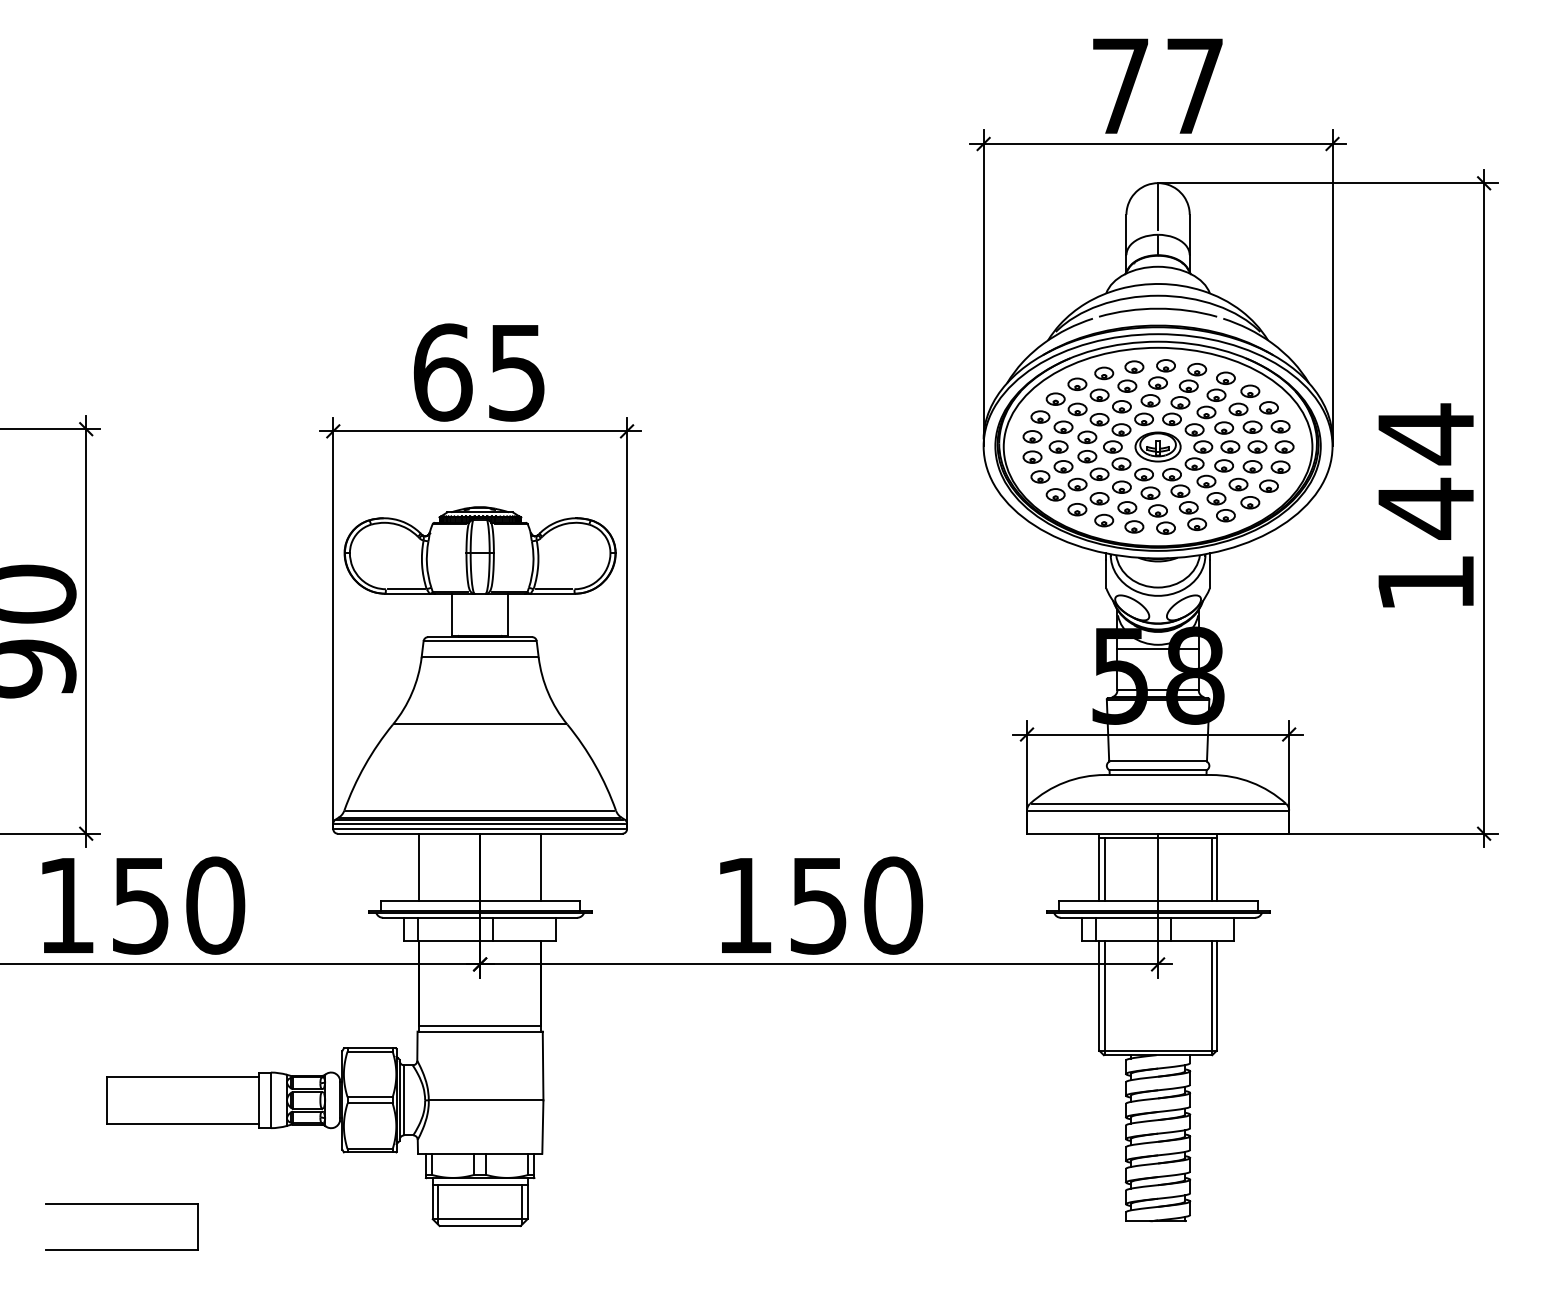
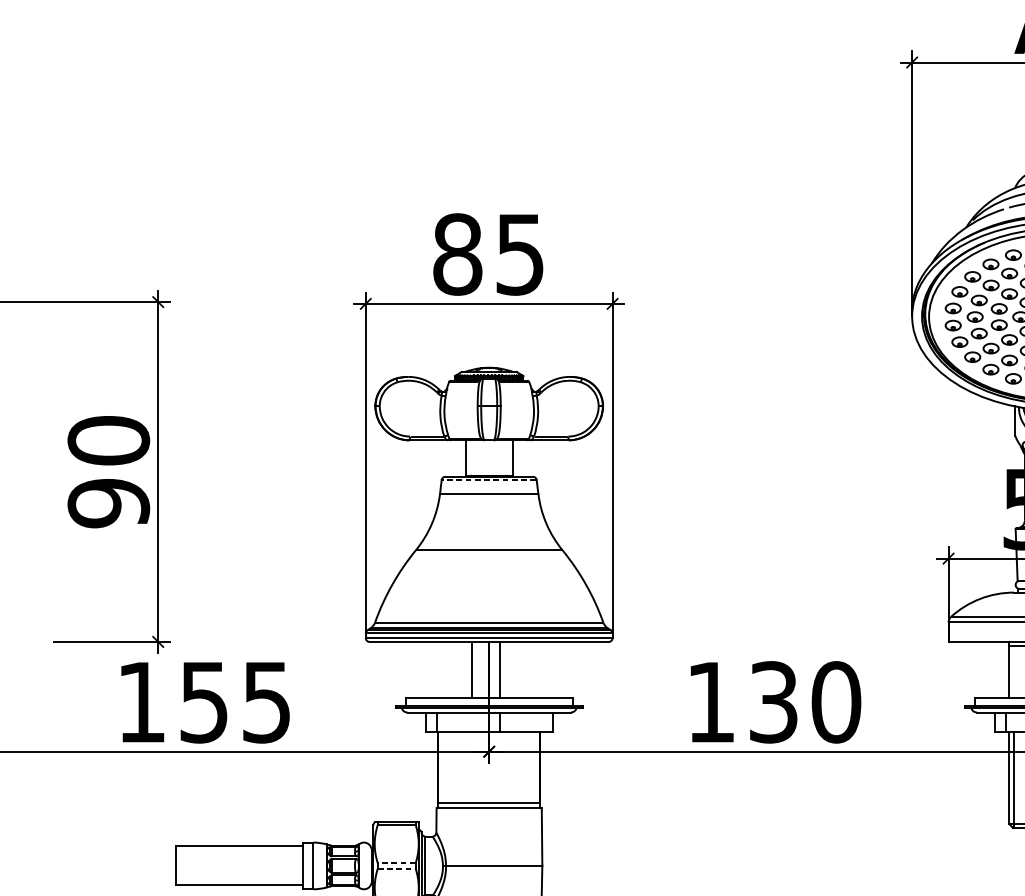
text: (442, 372) -> (457, 254), 65 -> 85
line: (480, 641) -> (489, 480), solid -> dashed
line: (419, 866) -> (472, 669), moved
line: (541, 866) -> (500, 669), moved
line: (1104, 869) -> (1013, 671), removed
text: (215, 905) -> (266, 702), 150 -> 155
text: (818, 905) -> (773, 702), 150 -> 130
line: (370, 1097) -> (397, 863), solid -> dashed
line: (370, 1103) -> (397, 868), solid -> dashed

